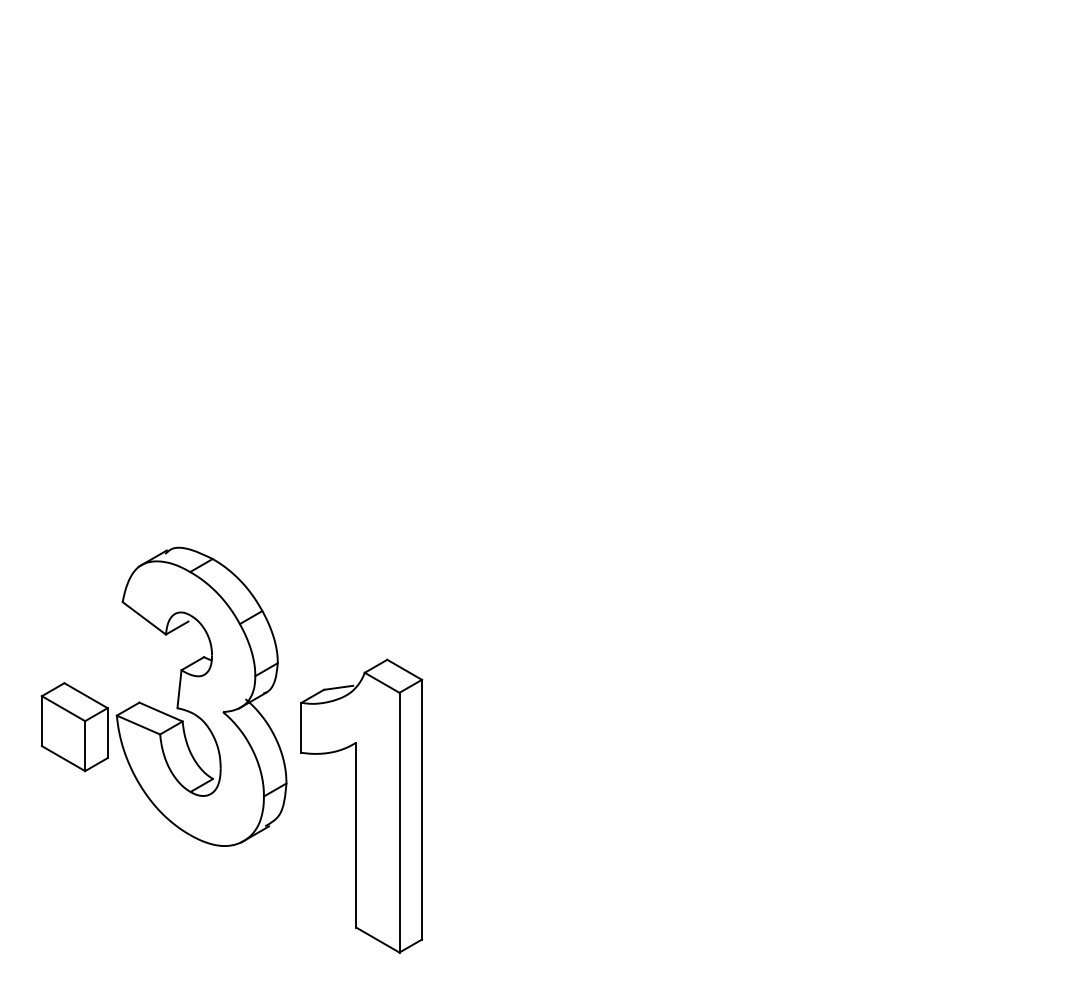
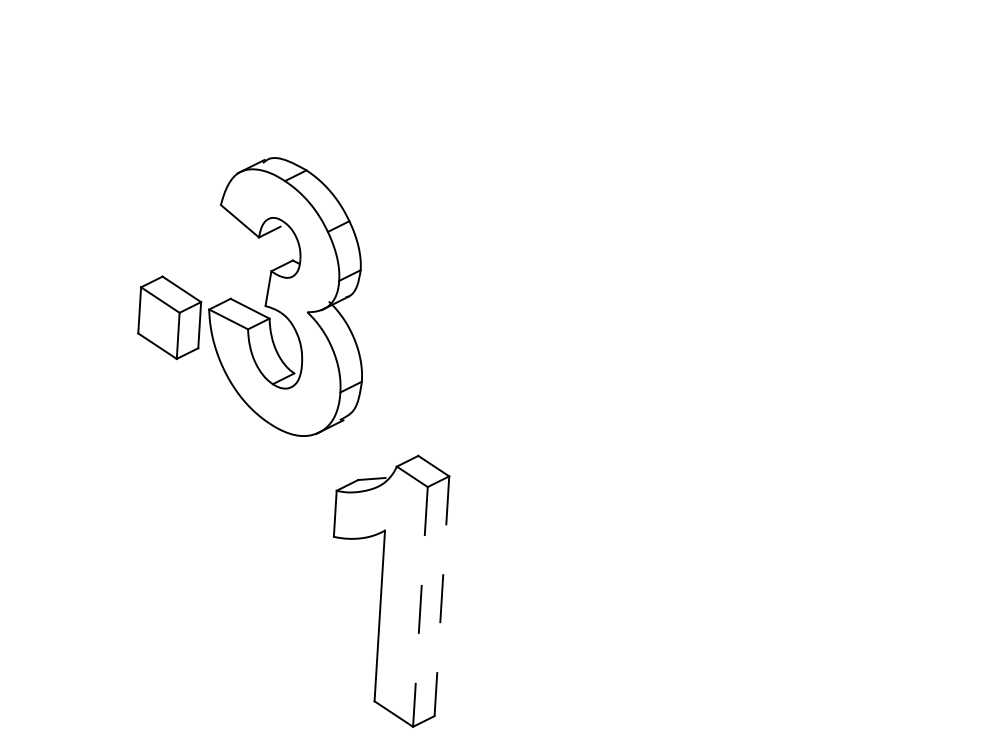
part: (177, 696) -> (266, 295), moved
line: (422, 809) -> (442, 596), solid -> dashed
line: (399, 822) -> (420, 606), solid -> dashed

